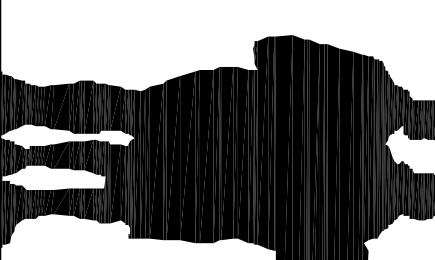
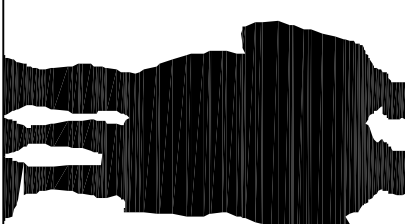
fill: (19, 204) -> (21, 180), removed

